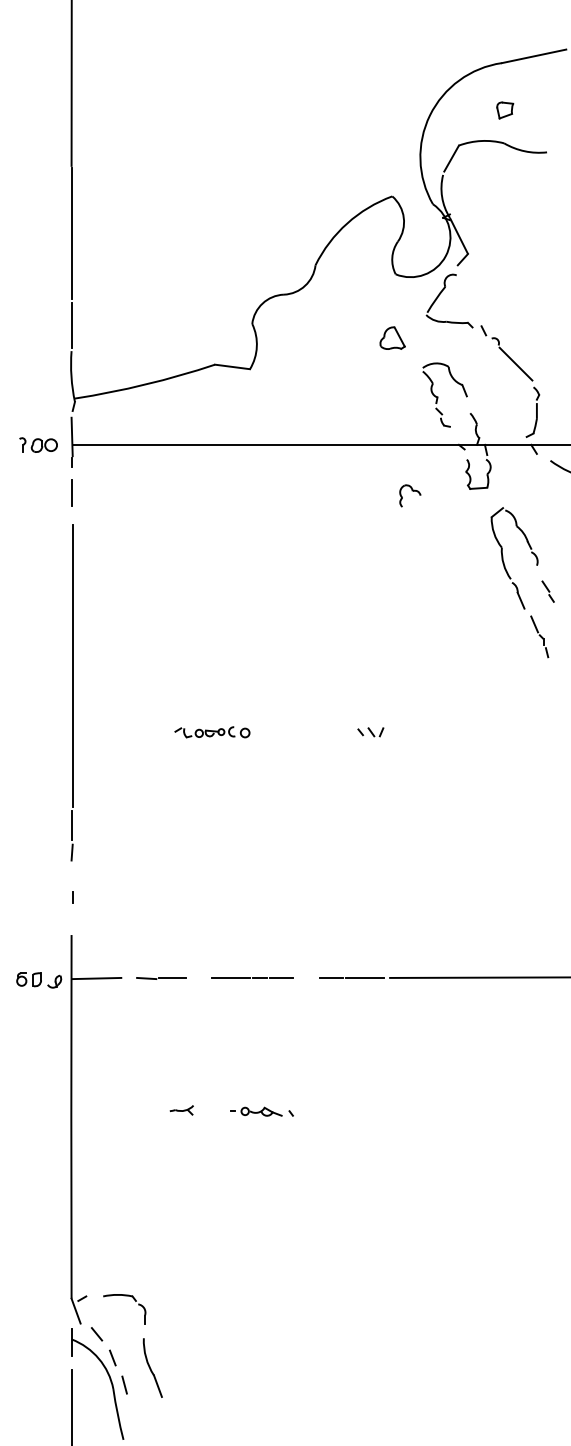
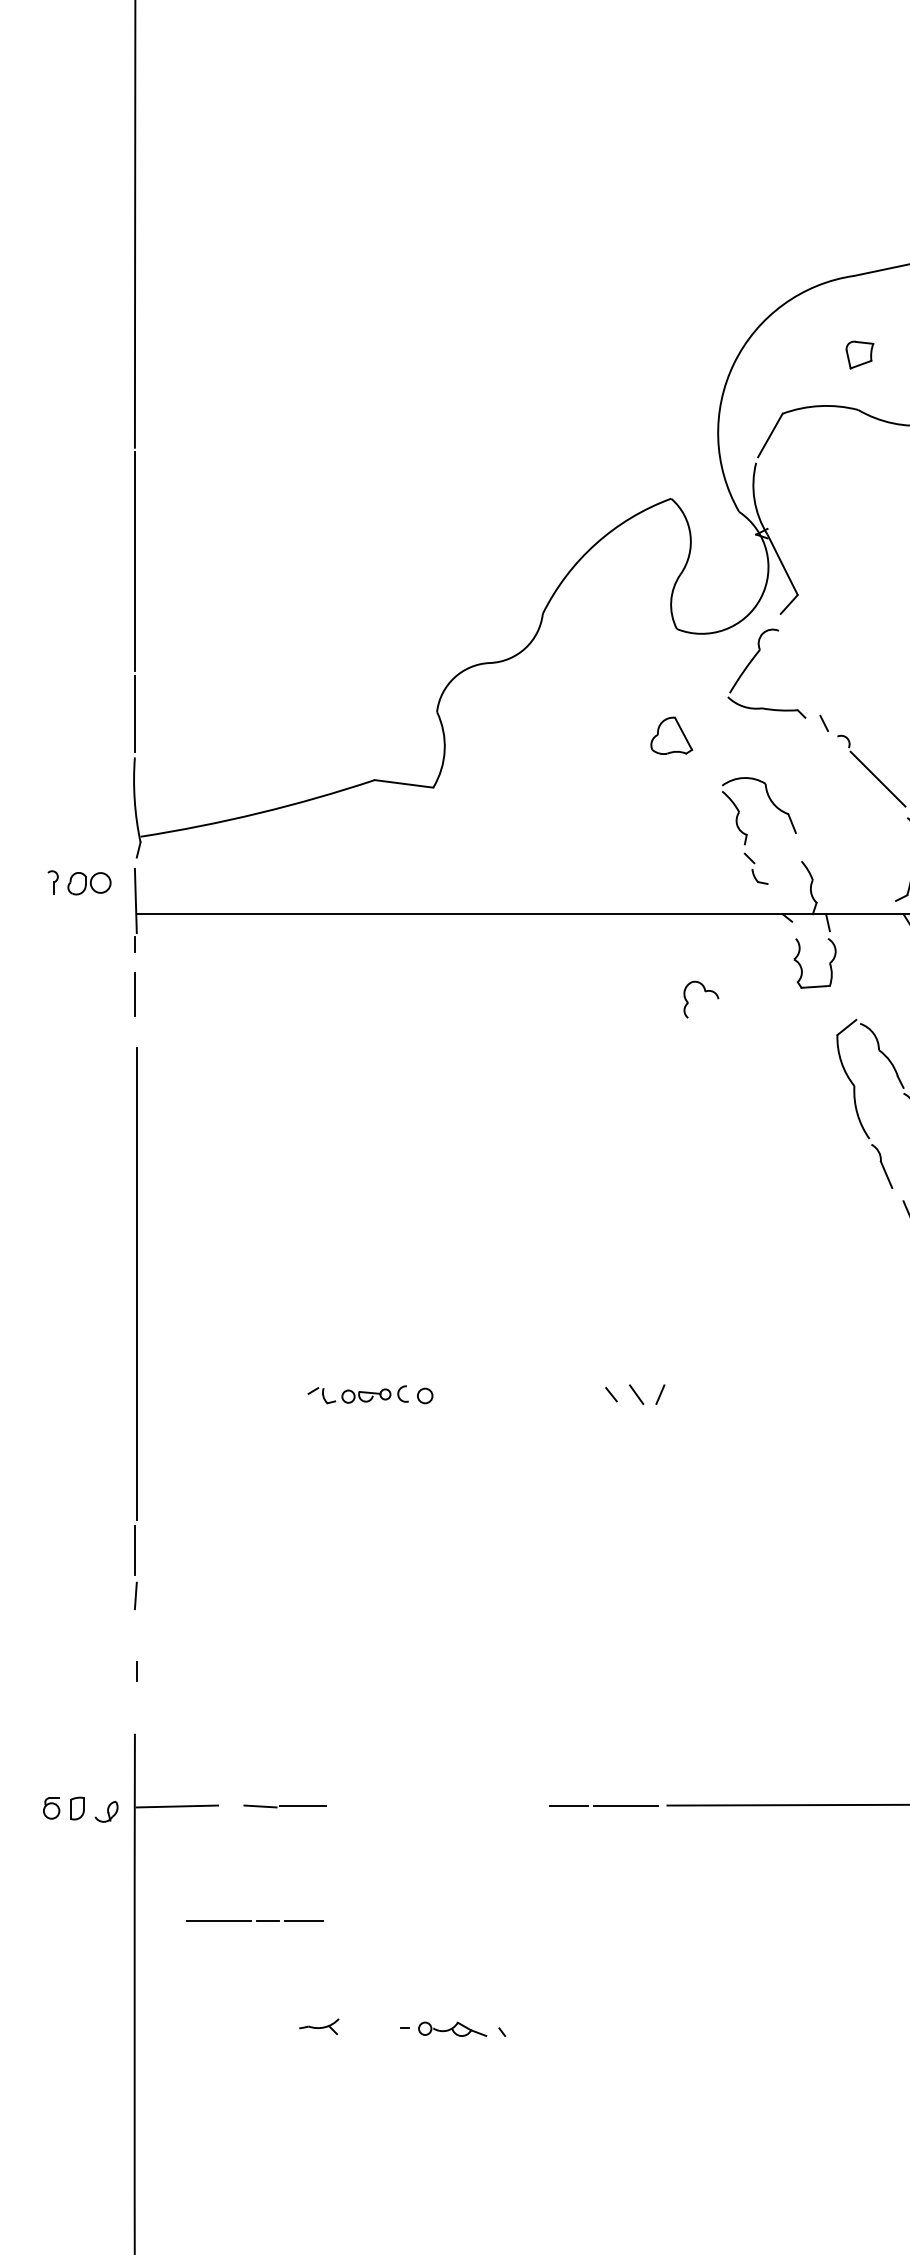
part: (38, 444) -> (79, 881), moved
part: (370, 732) -> (634, 1395), size x1.4
line: (252, 977) -> (255, 1920), moved

